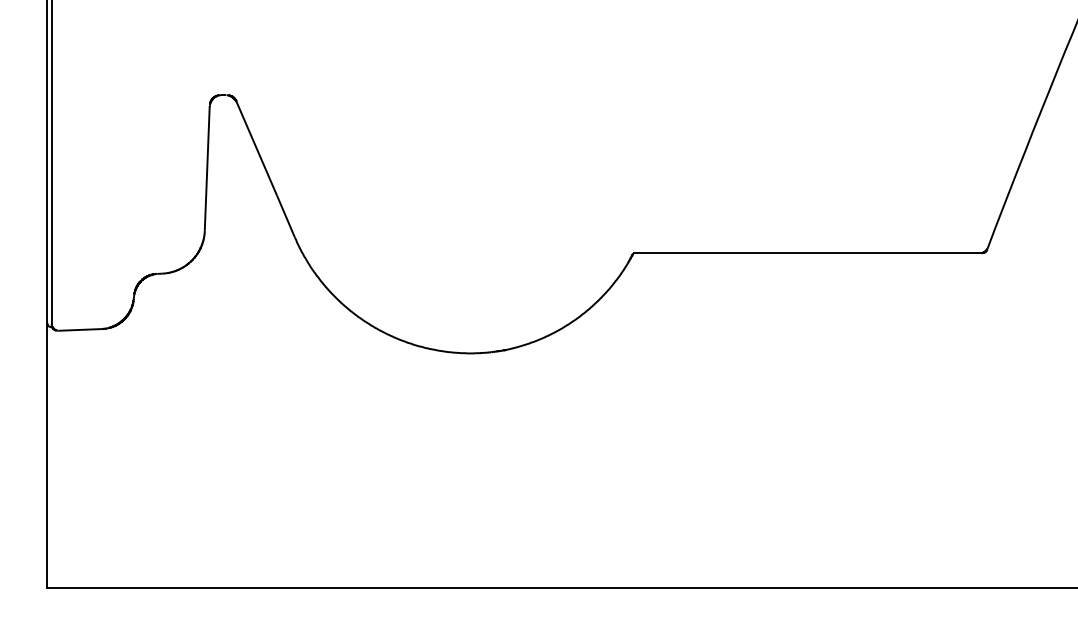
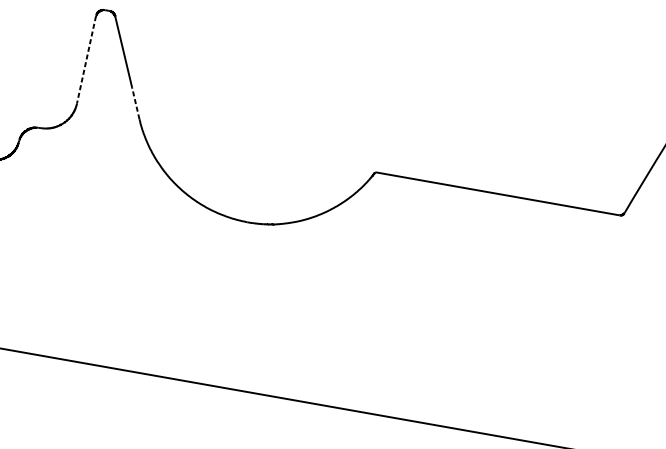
line: (207, 168) -> (86, 59), solid -> dashed
line: (286, 216) -> (136, 103), solid -> dashed

